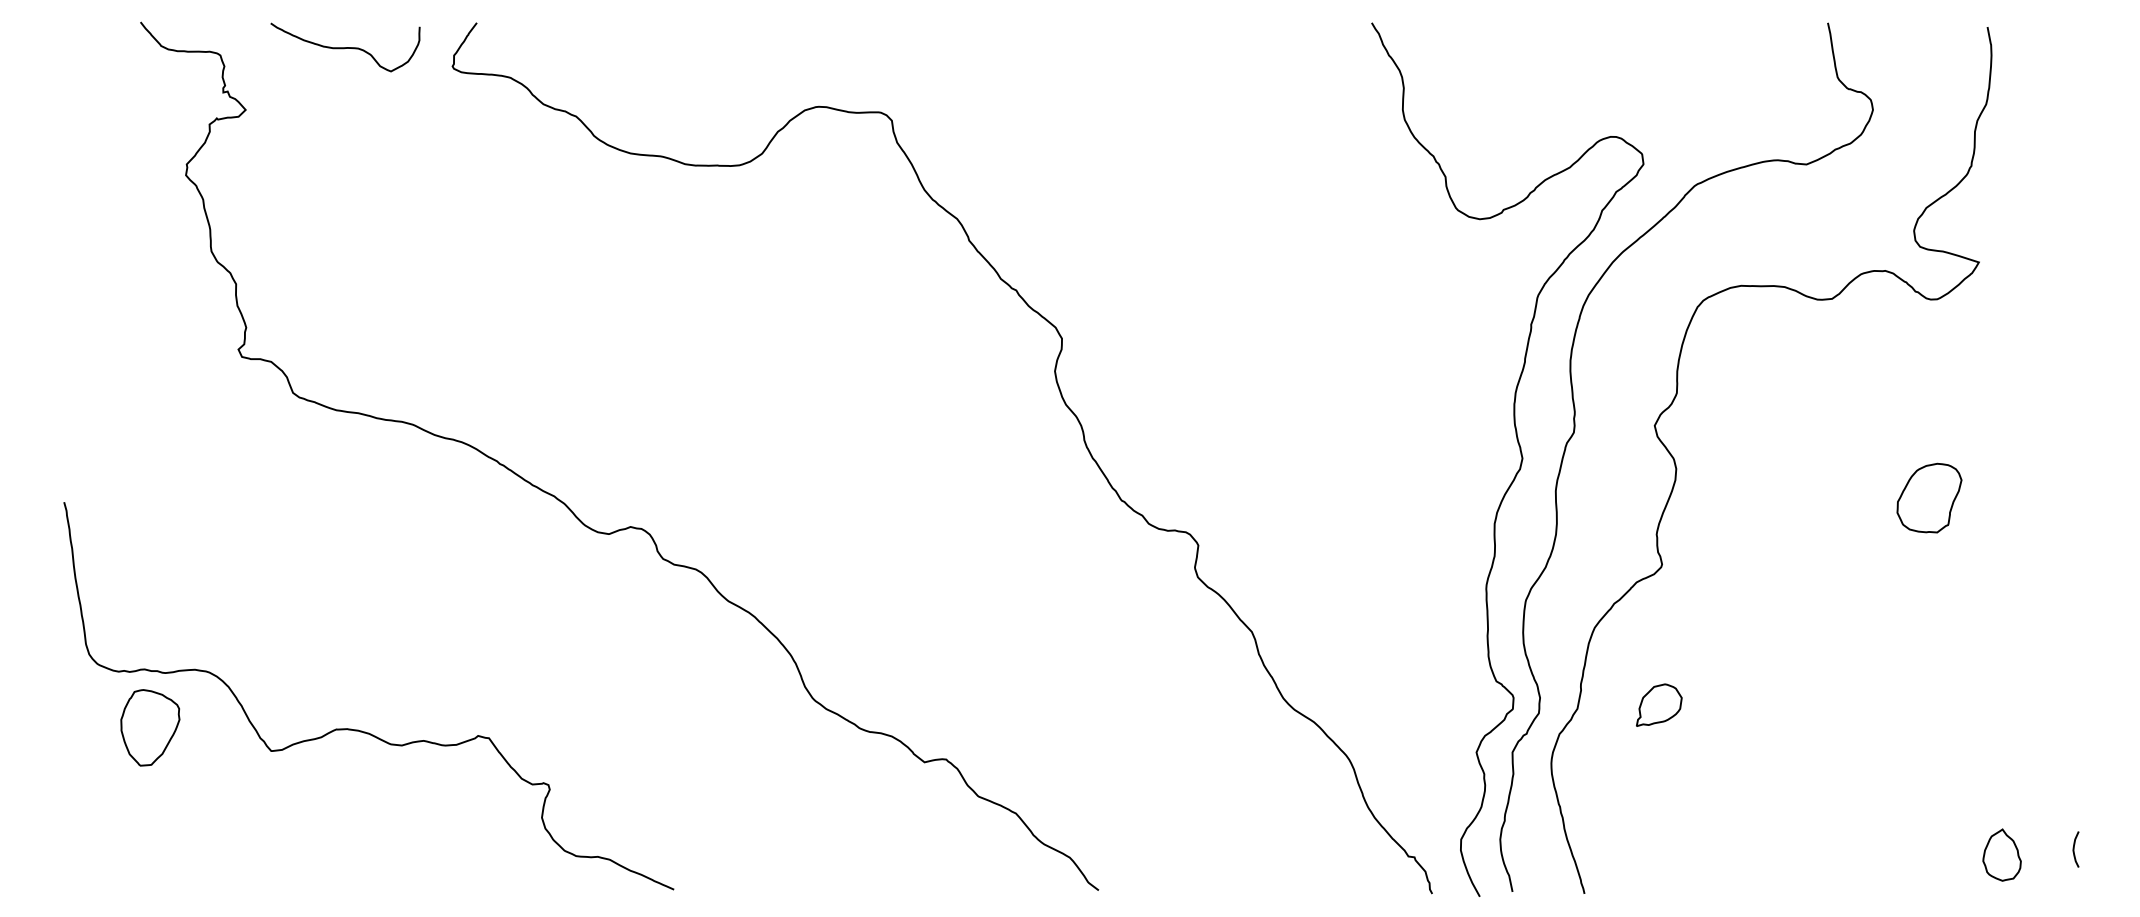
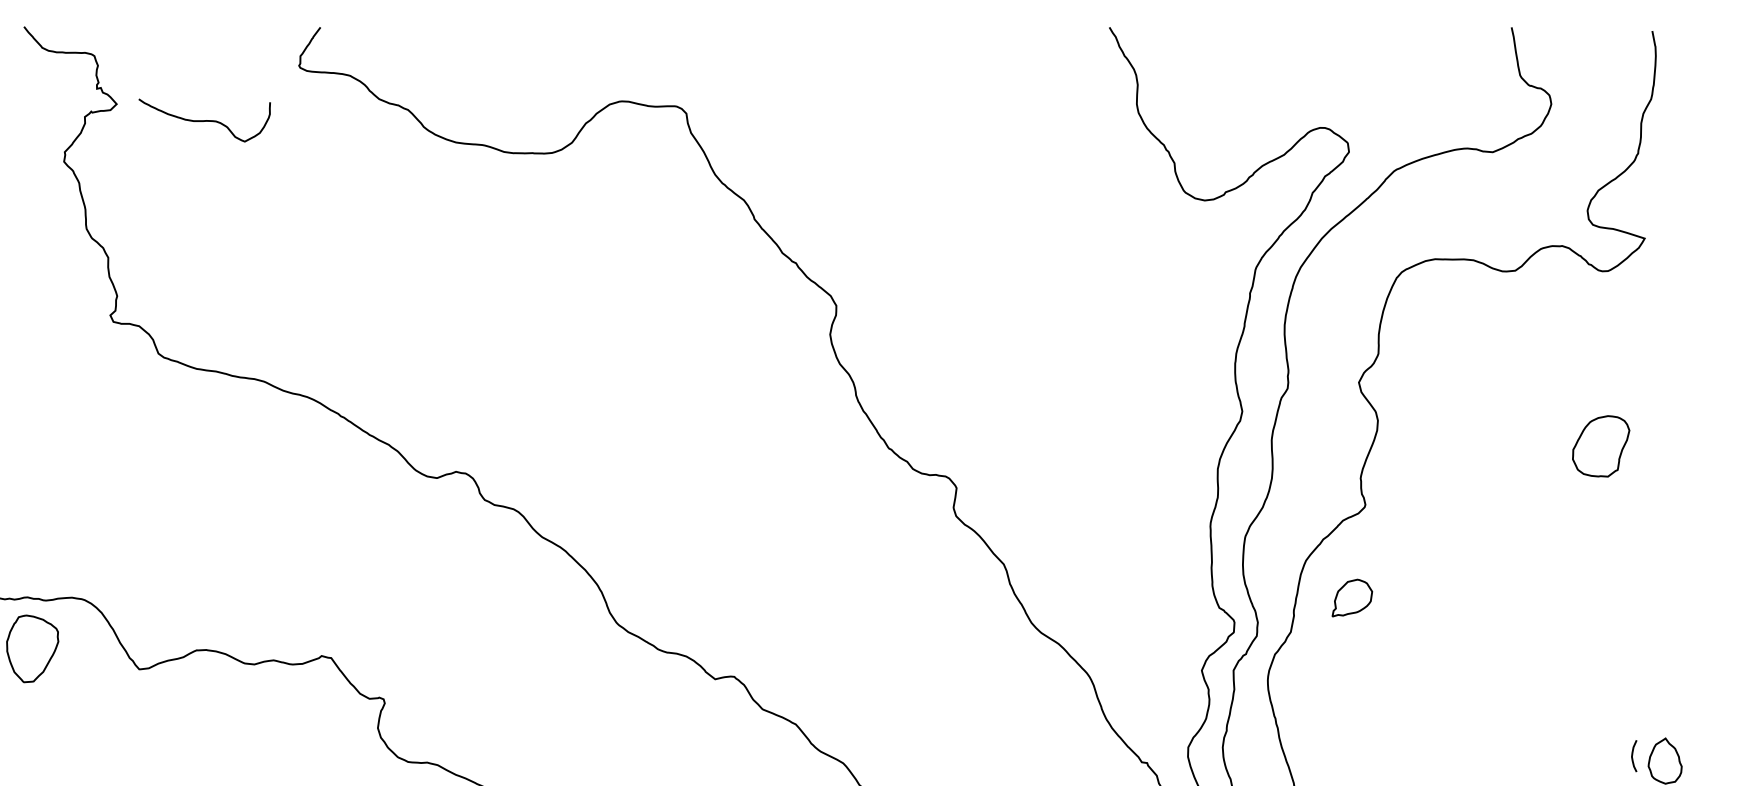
curve: (345, 47) -> (204, 120), moved
part: (1659, 704) -> (1352, 597), moved
curve: (2074, 849) -> (1632, 756), moved

